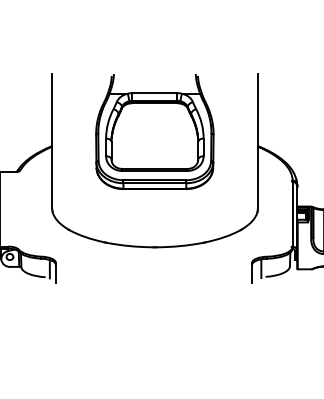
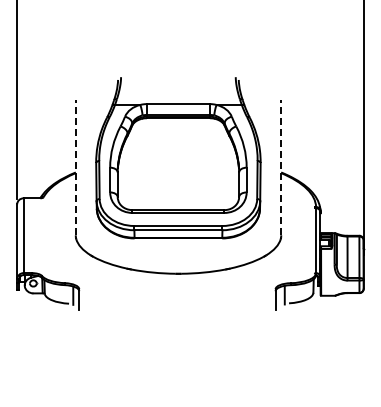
part: (154, 132) -> (177, 158), size x1.4
line: (52, 141) -> (75, 167), solid -> dashed
line: (258, 141) -> (281, 167), solid -> dashed

